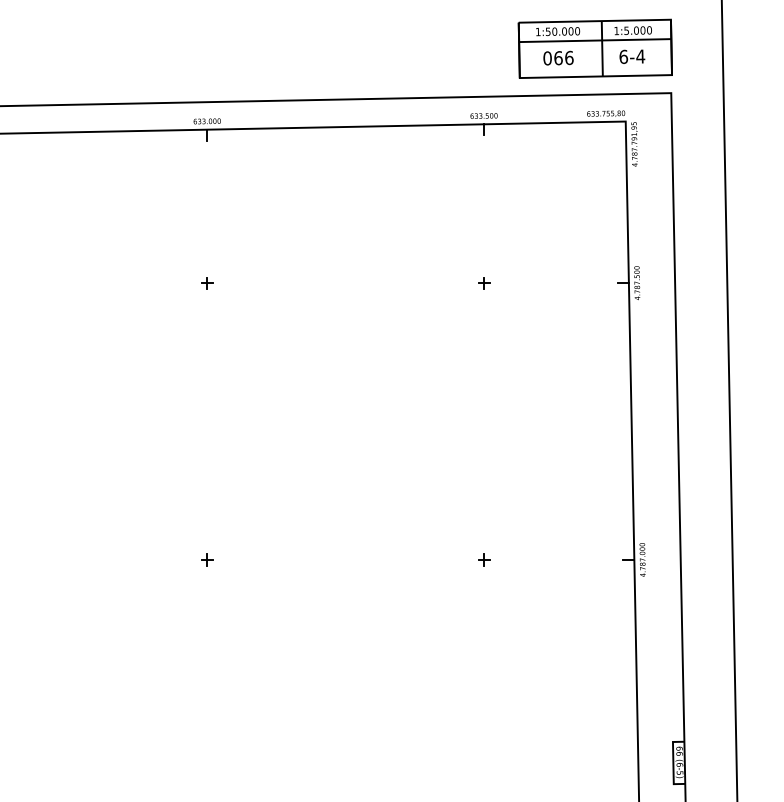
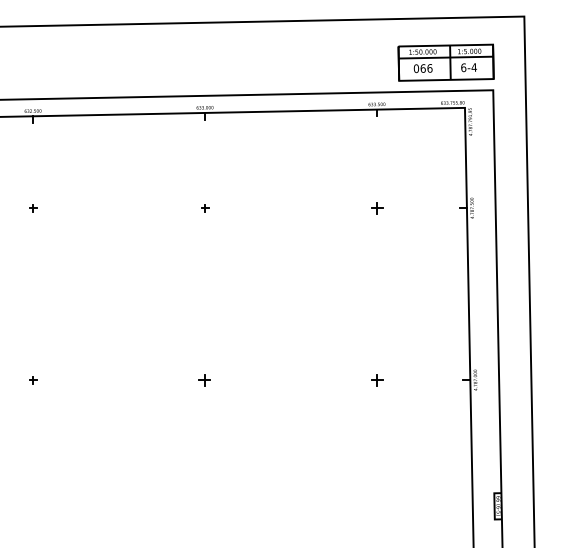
part: (483, 283) -> (376, 208), size x1.6
part: (208, 560) -> (205, 380), size x1.6
part: (483, 560) -> (376, 380), size x1.6

